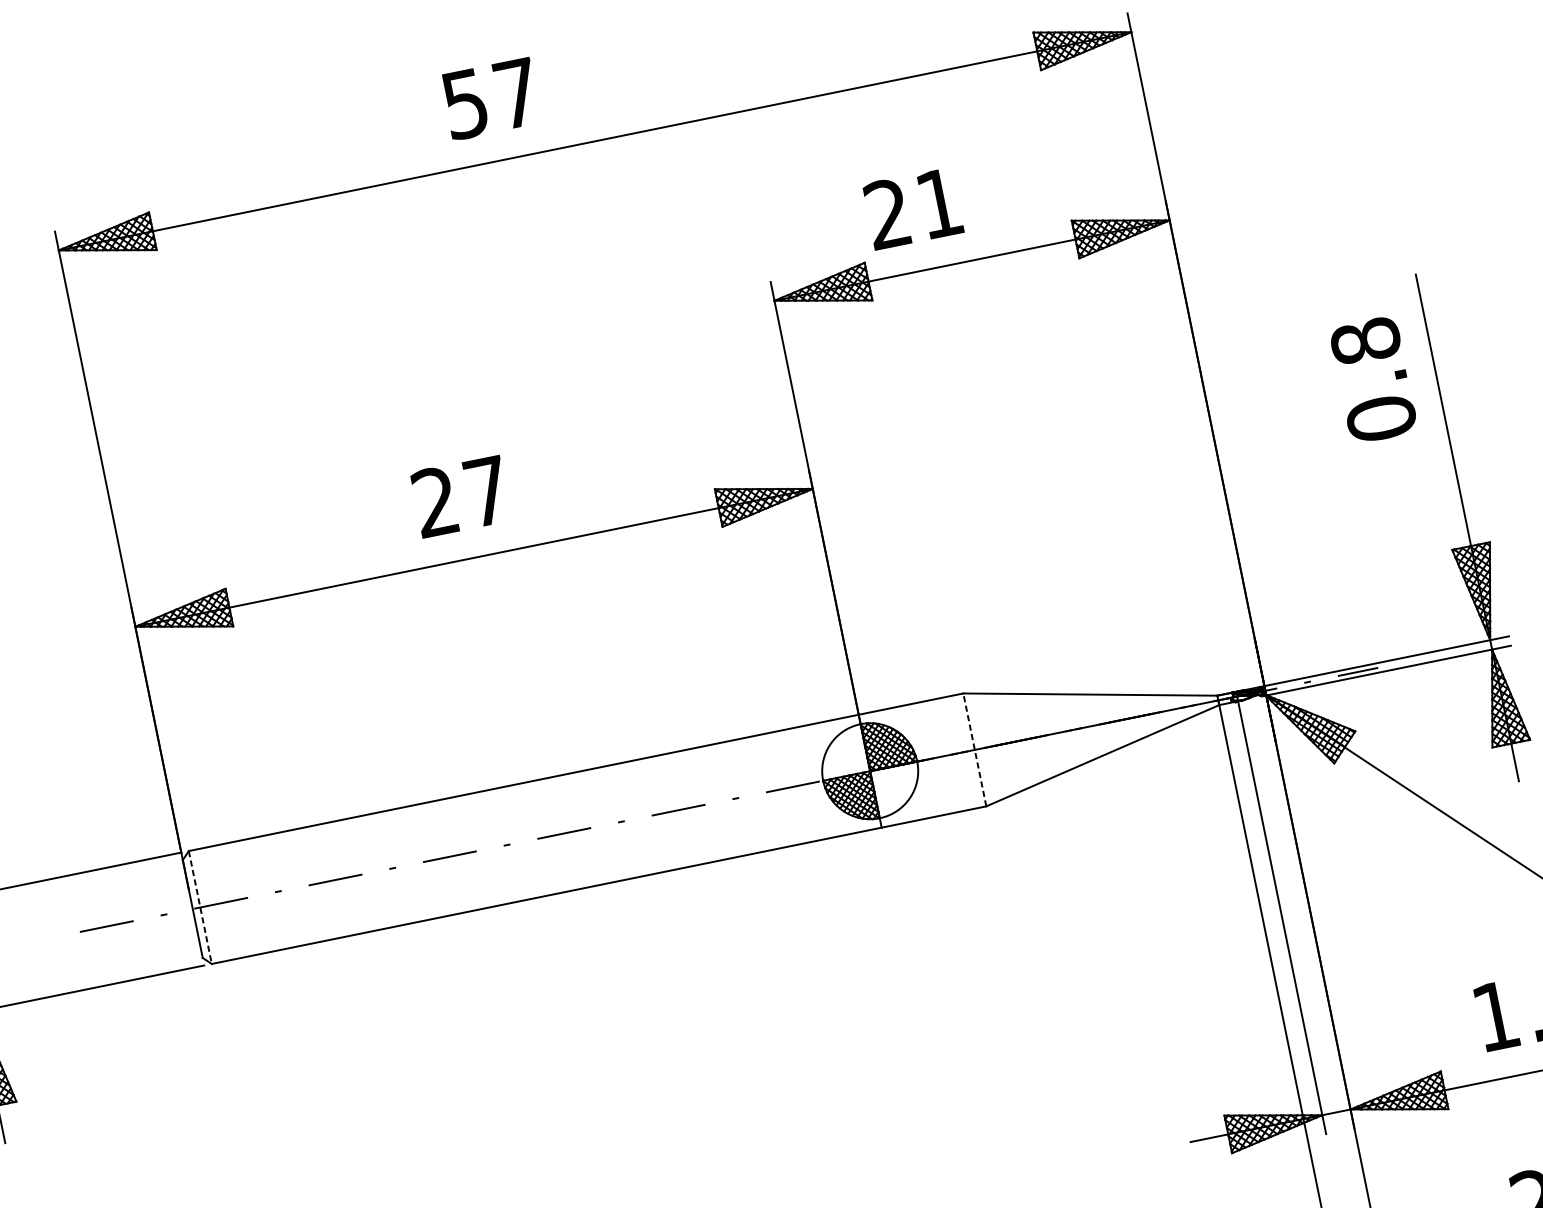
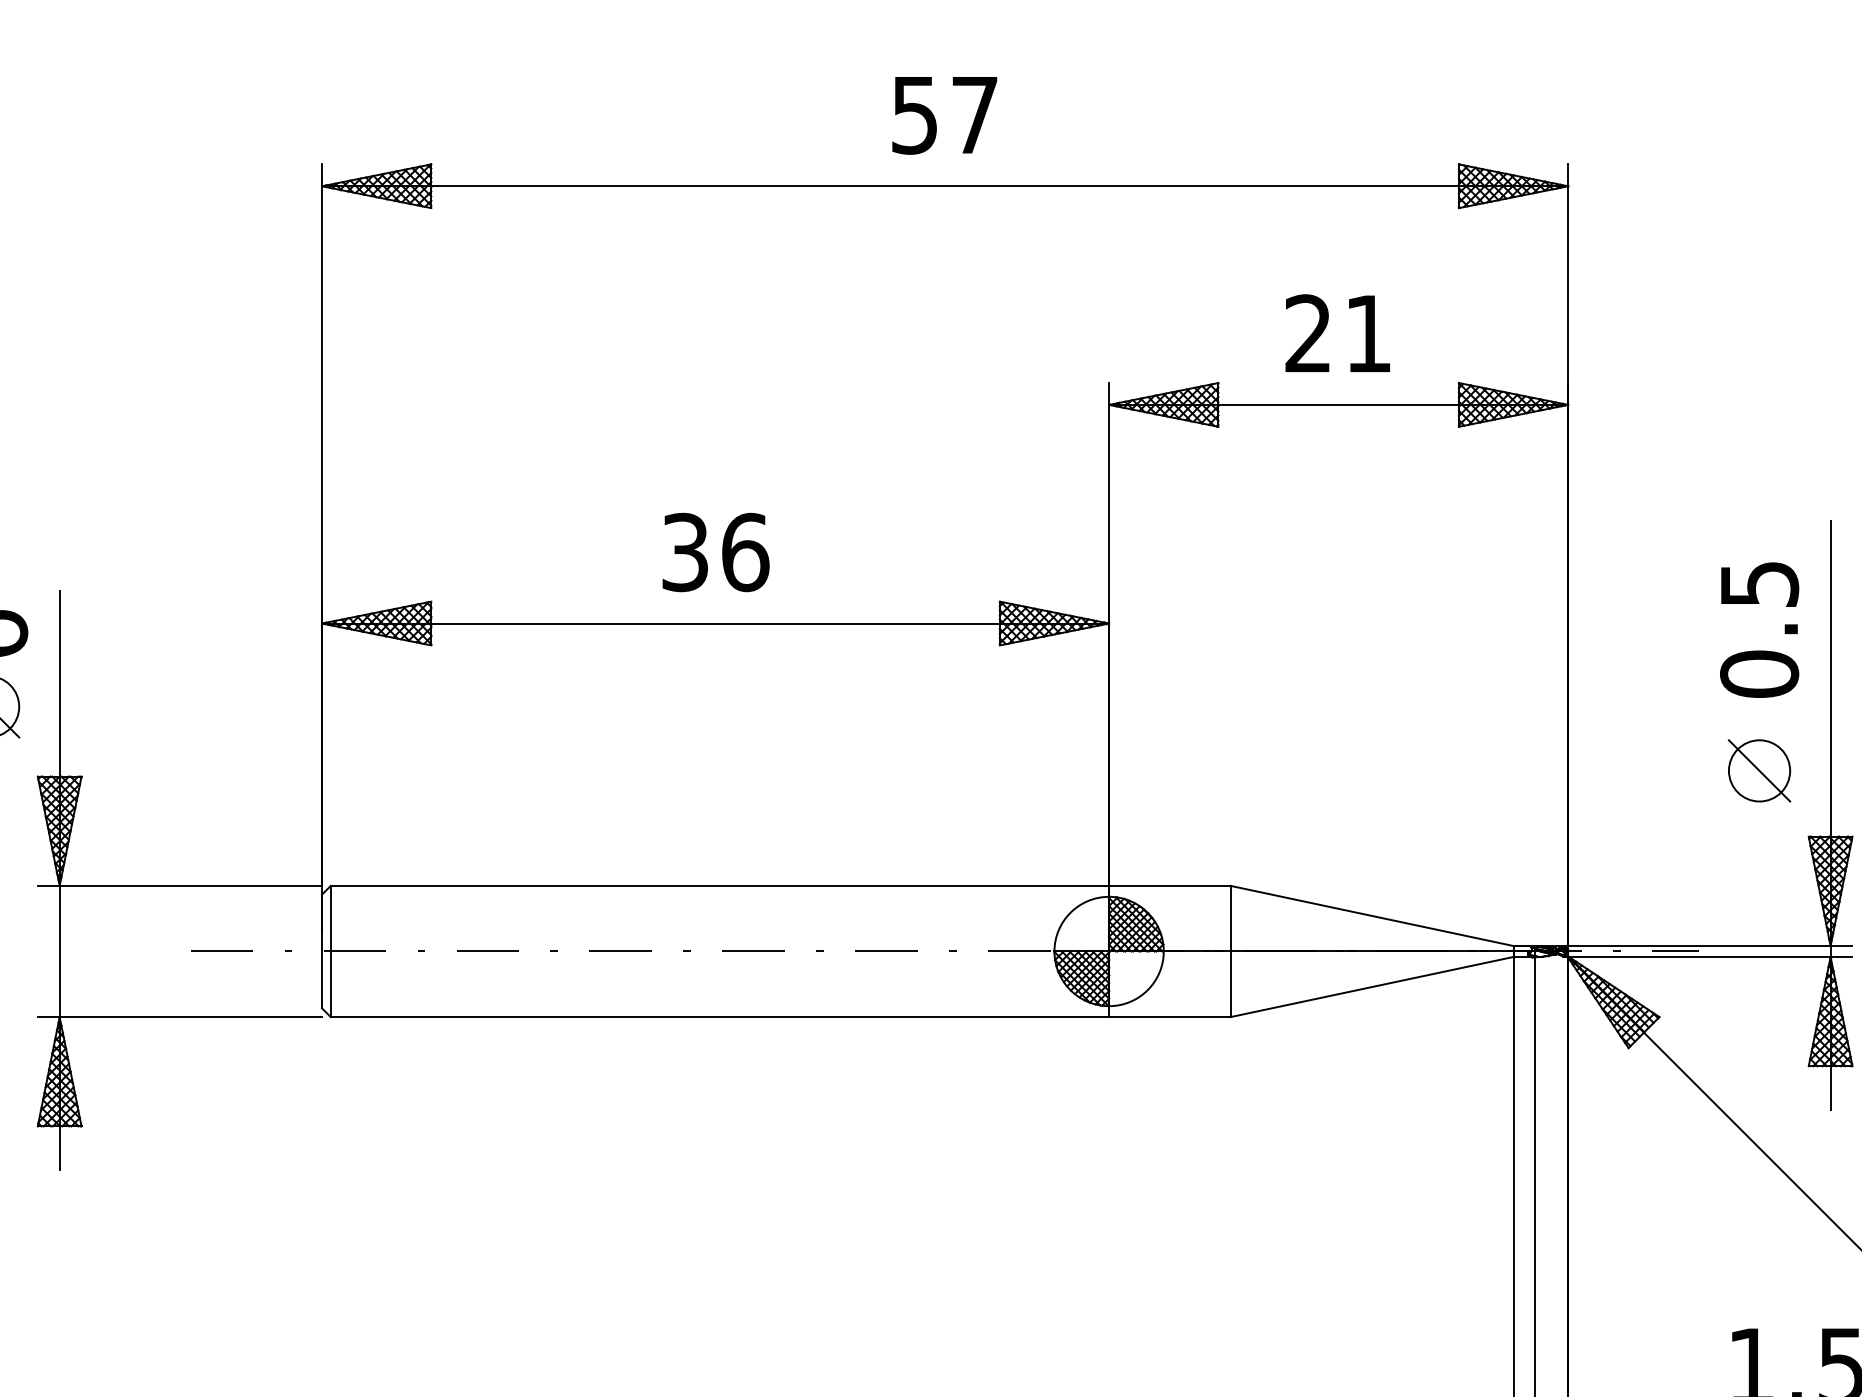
text: (490, 99) -> (944, 115), moved
text: (912, 207) -> (1337, 332), moved
text: (1365, 340) -> (1759, 583), 0.8 -> 0.5
text: (461, 496) -> (715, 552), 27 -> 36
part: (1398, 501) -> (1759, 770), added
line: (974, 749) -> (1230, 951), dashed -> solid
line: (200, 907) -> (330, 951), dashed -> solid

